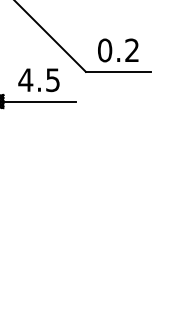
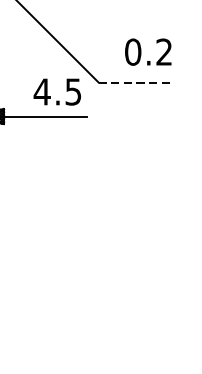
text: (118, 50) -> (148, 52), moved
line: (118, 71) -> (135, 82), solid -> dashed
text: (38, 80) -> (56, 92), moved

